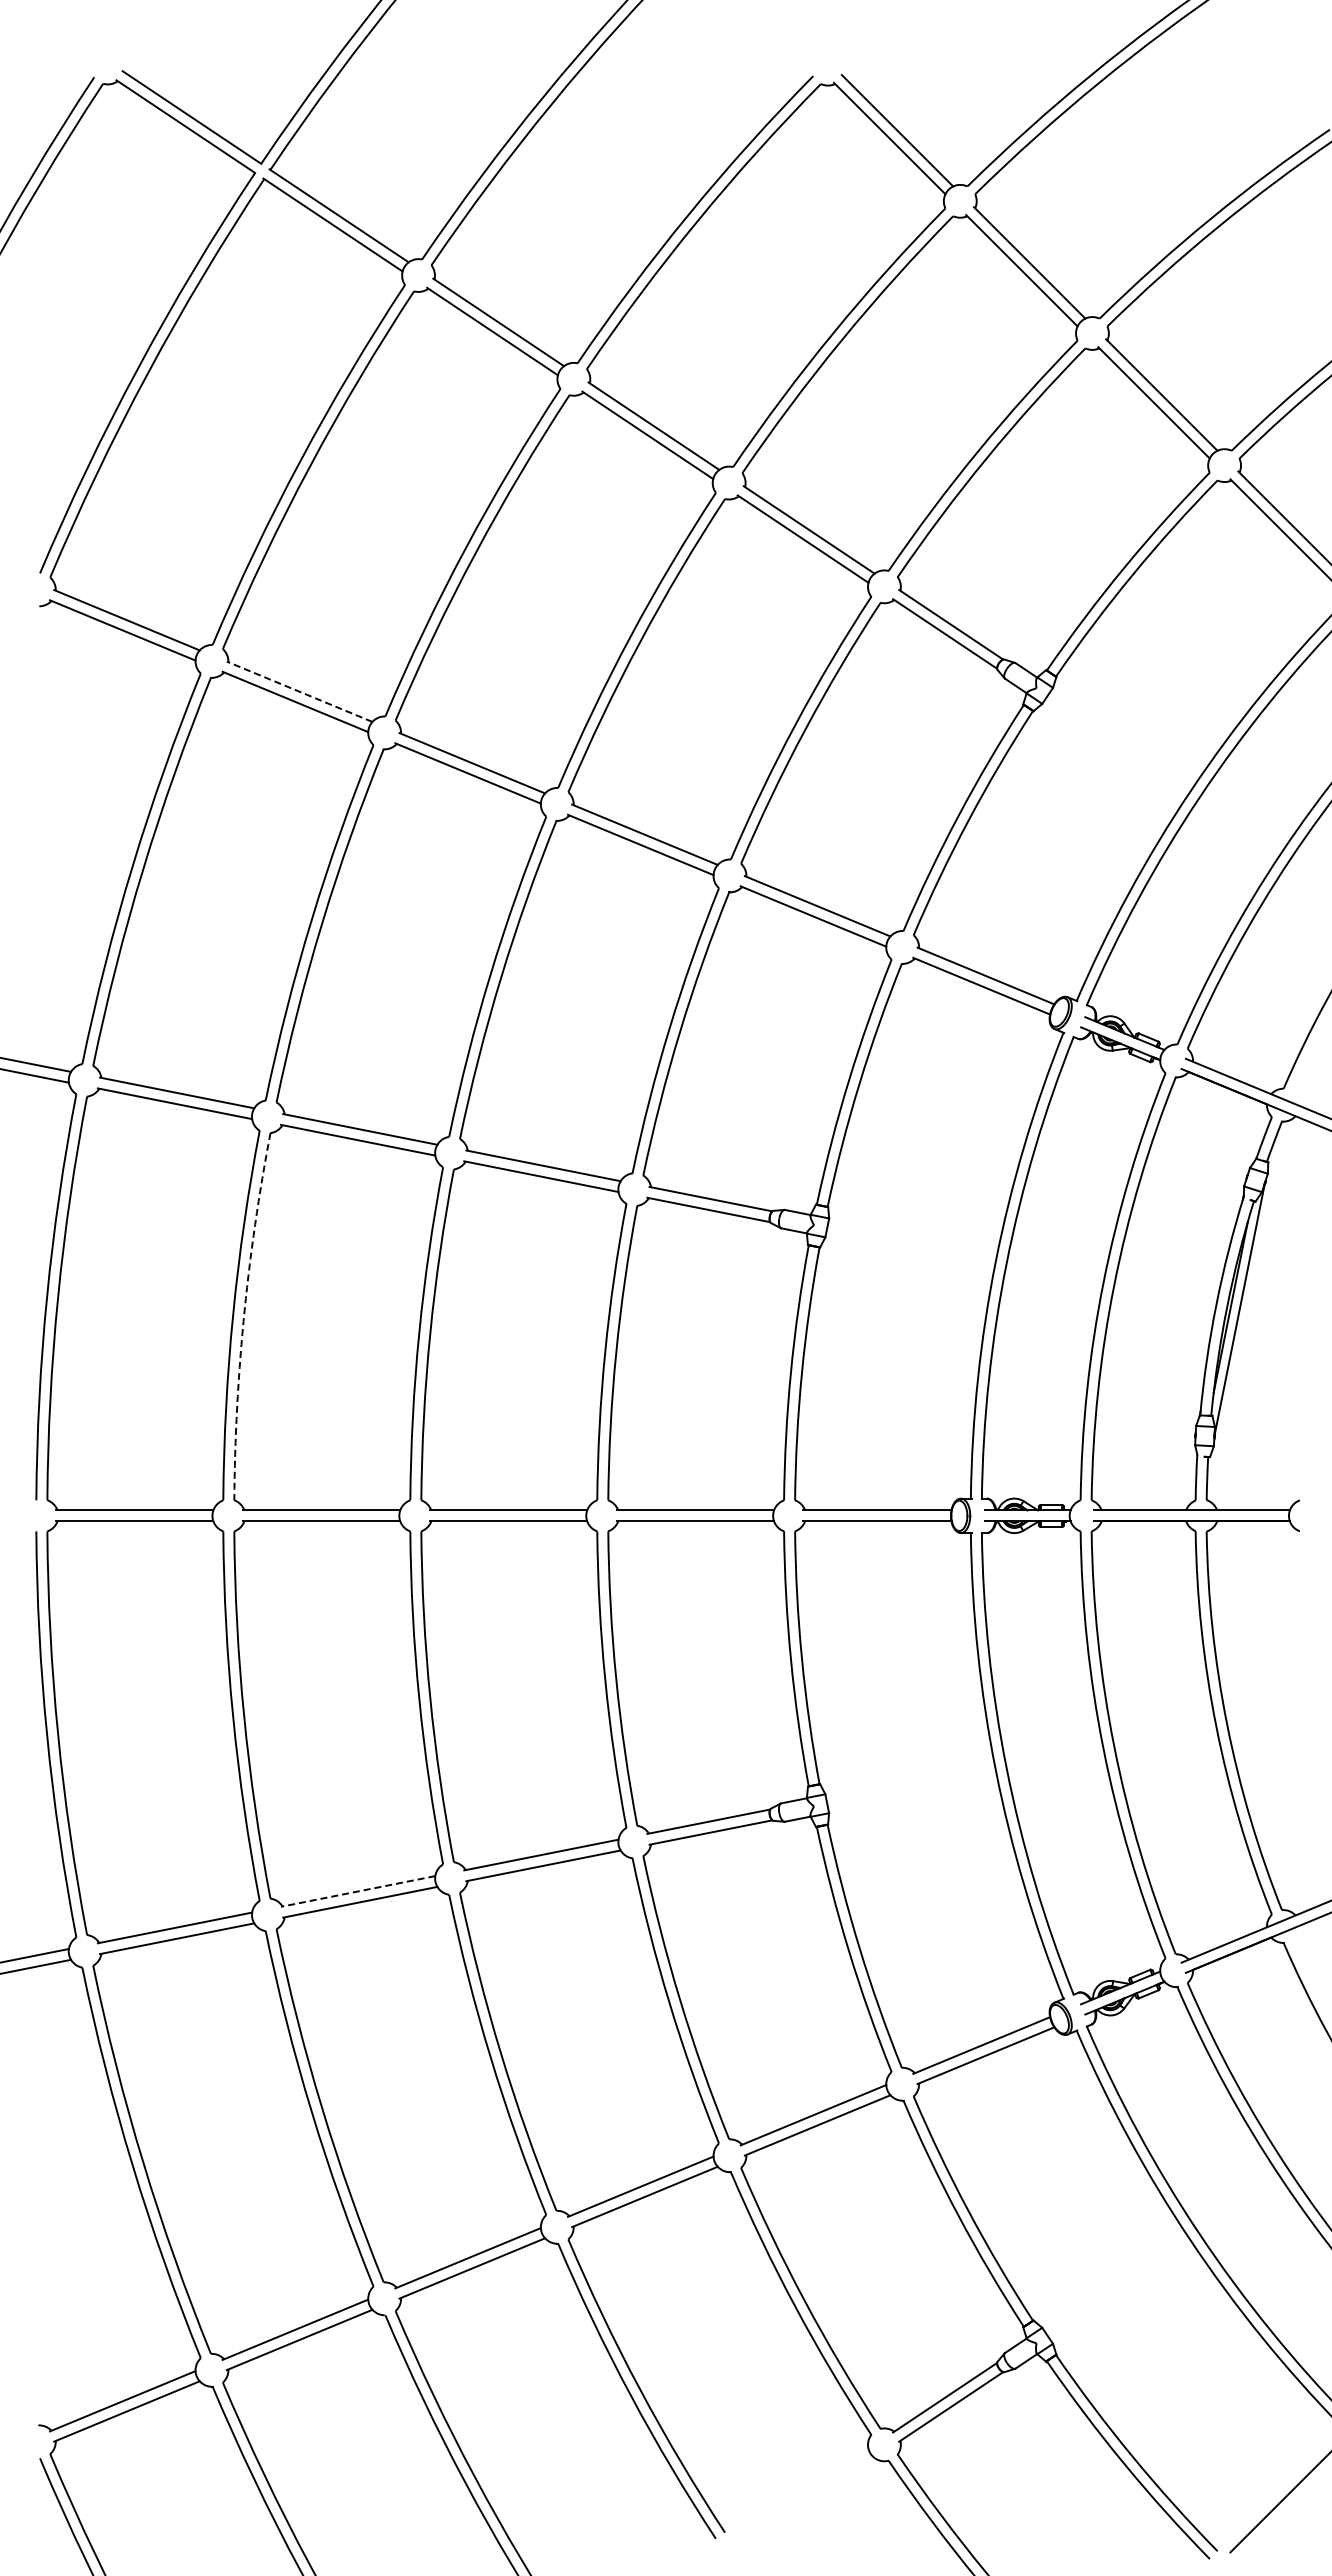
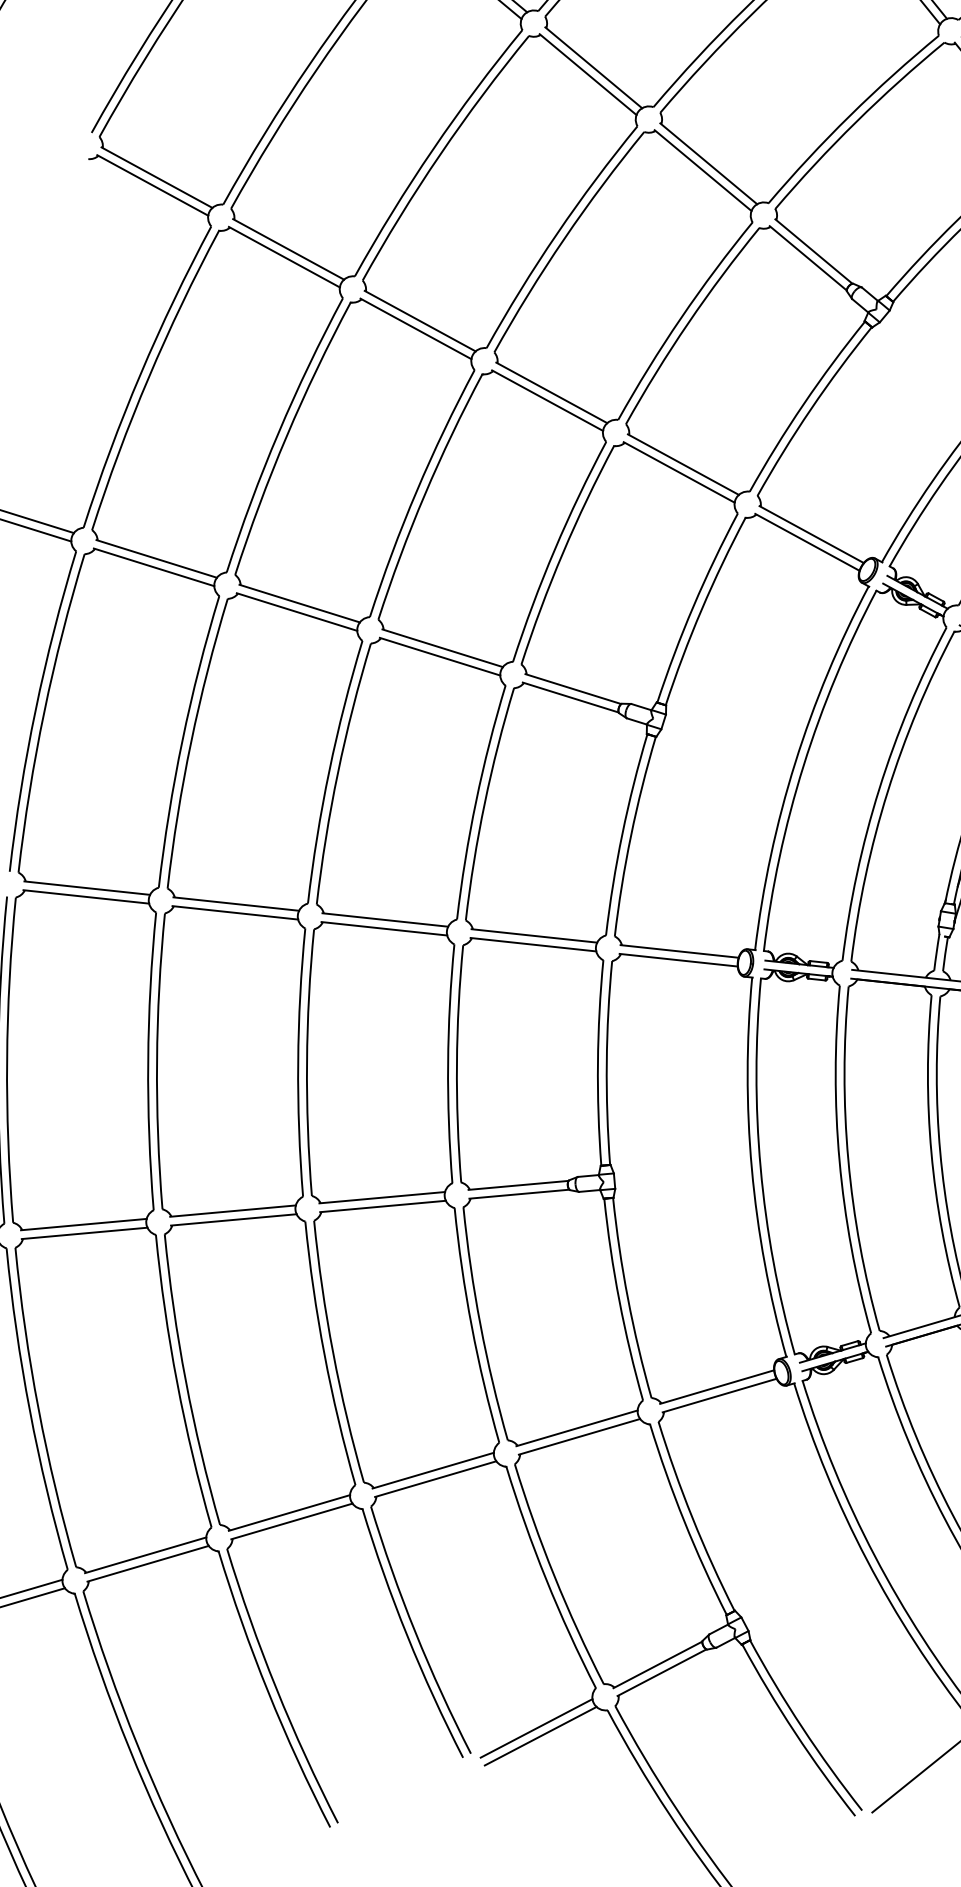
line: (299, 691) -> (288, 249), dashed -> solid
arc: (244, 1315) -> (191, 742), dashed -> solid
line: (358, 1891) -> (233, 1211), dashed -> solid
line: (802, 2492) -> (536, 1728), added
line: (808, 2501) -> (540, 1735), added

